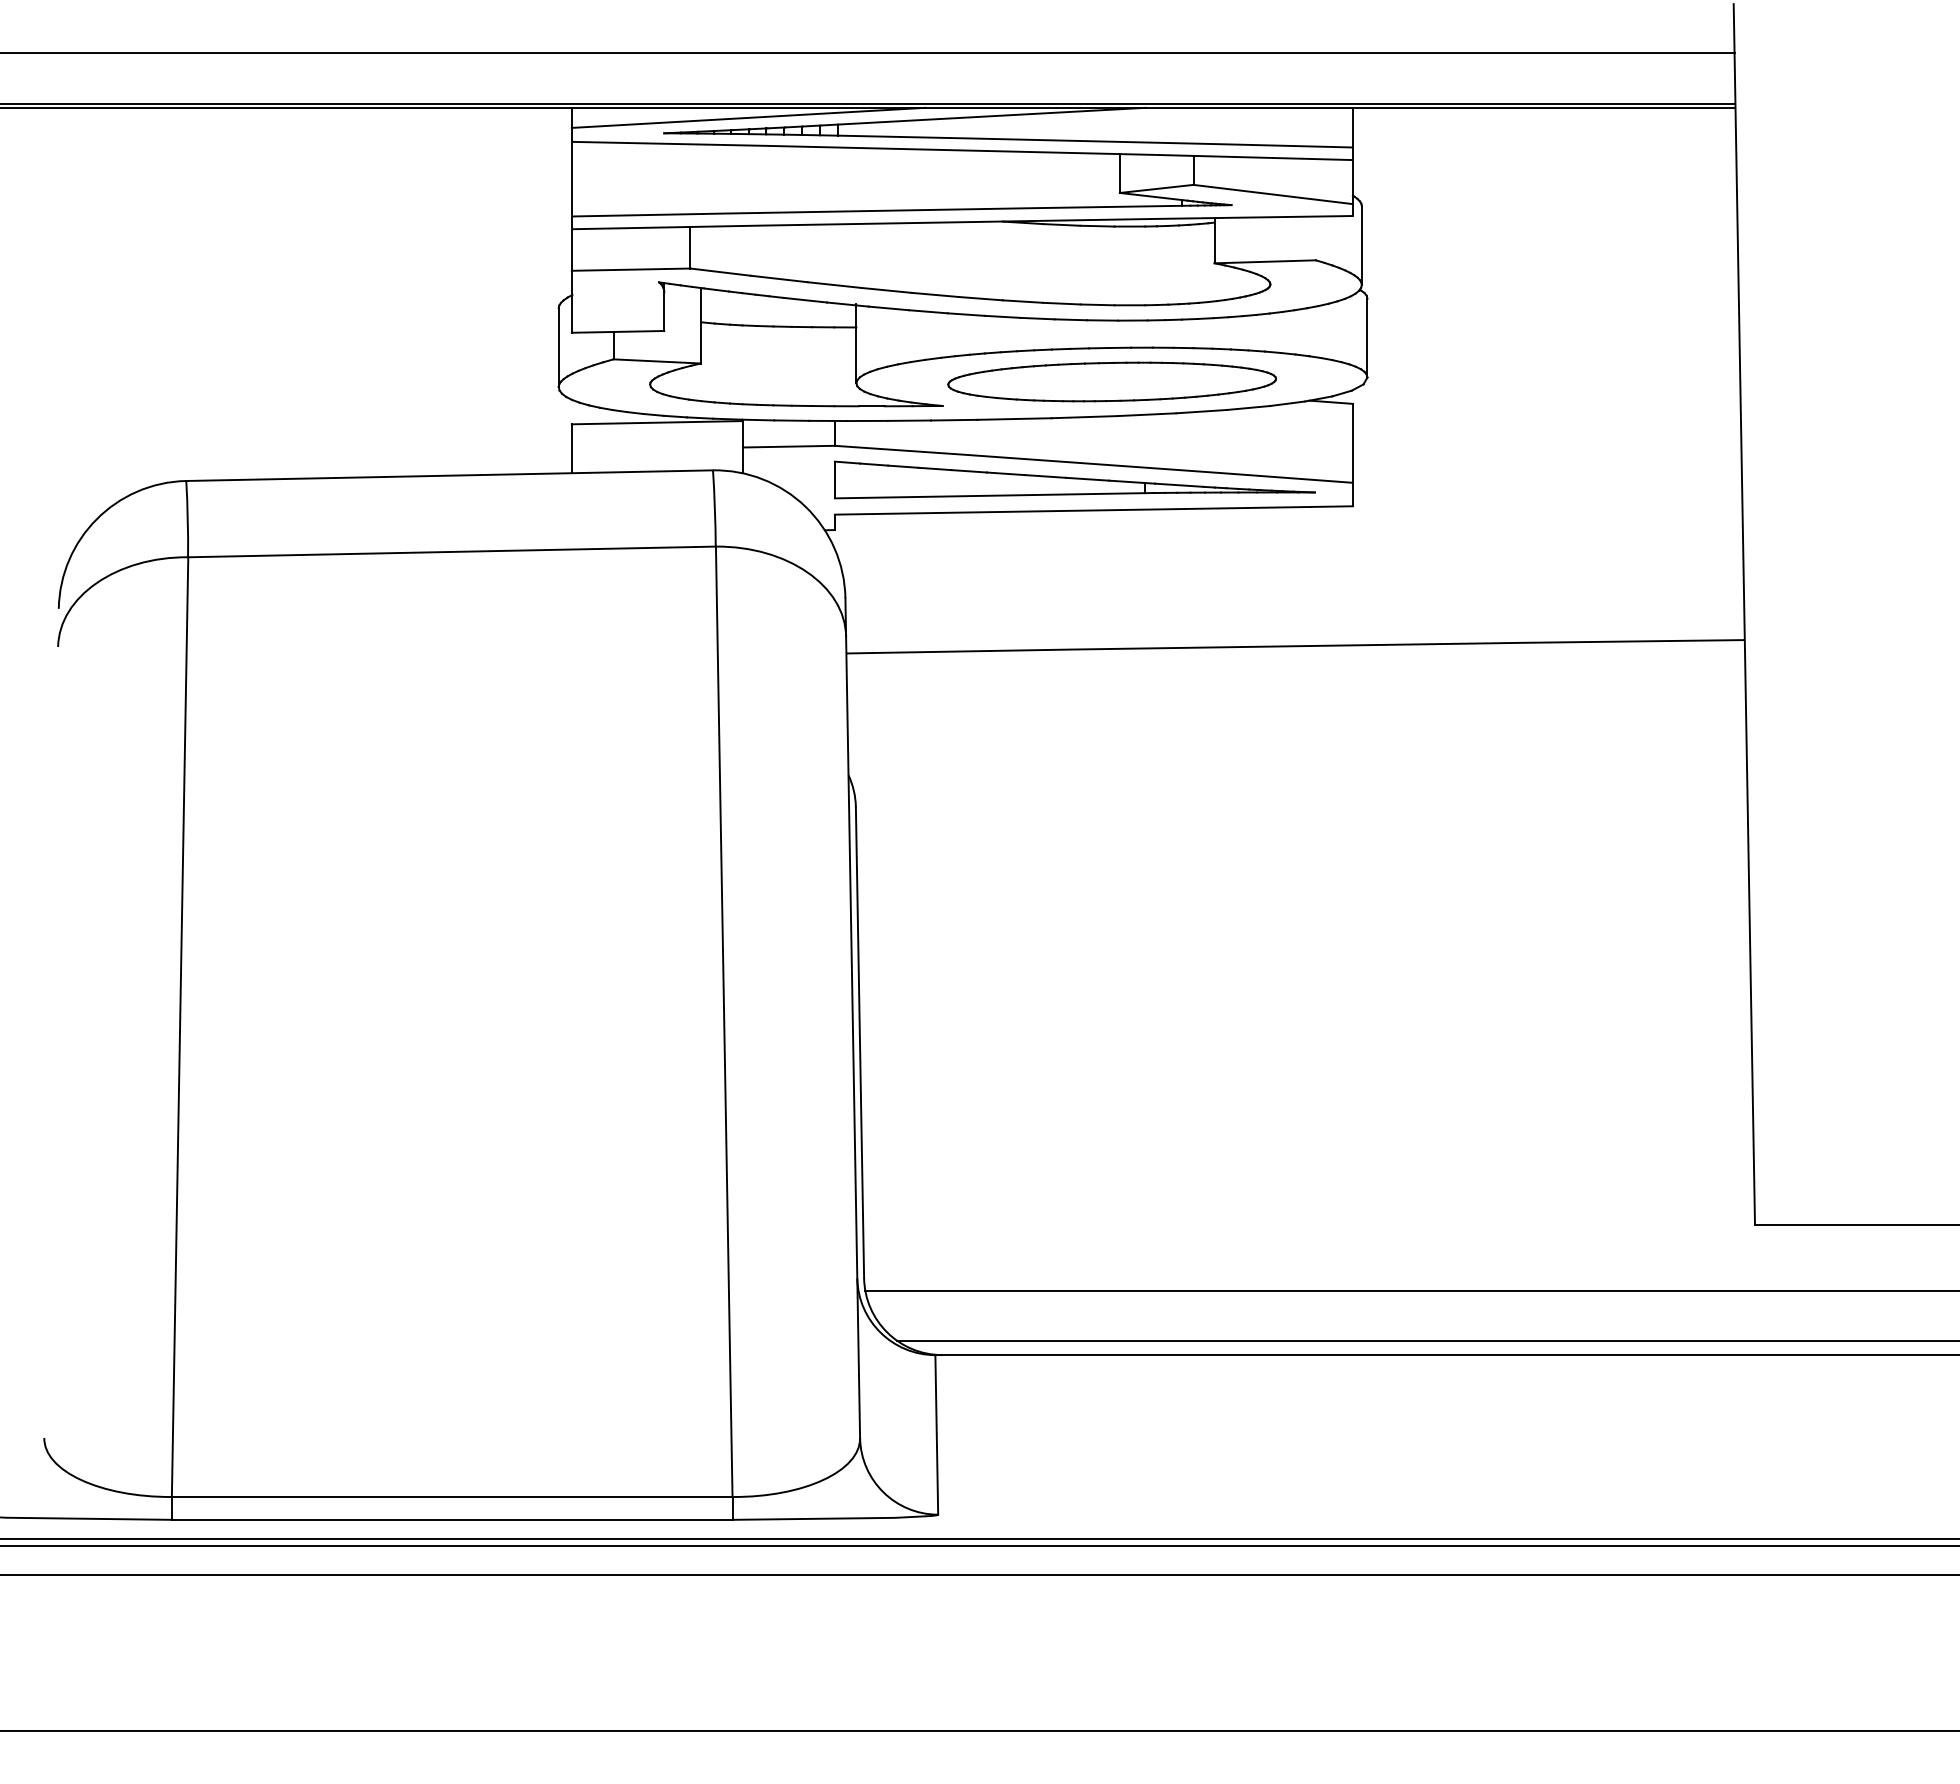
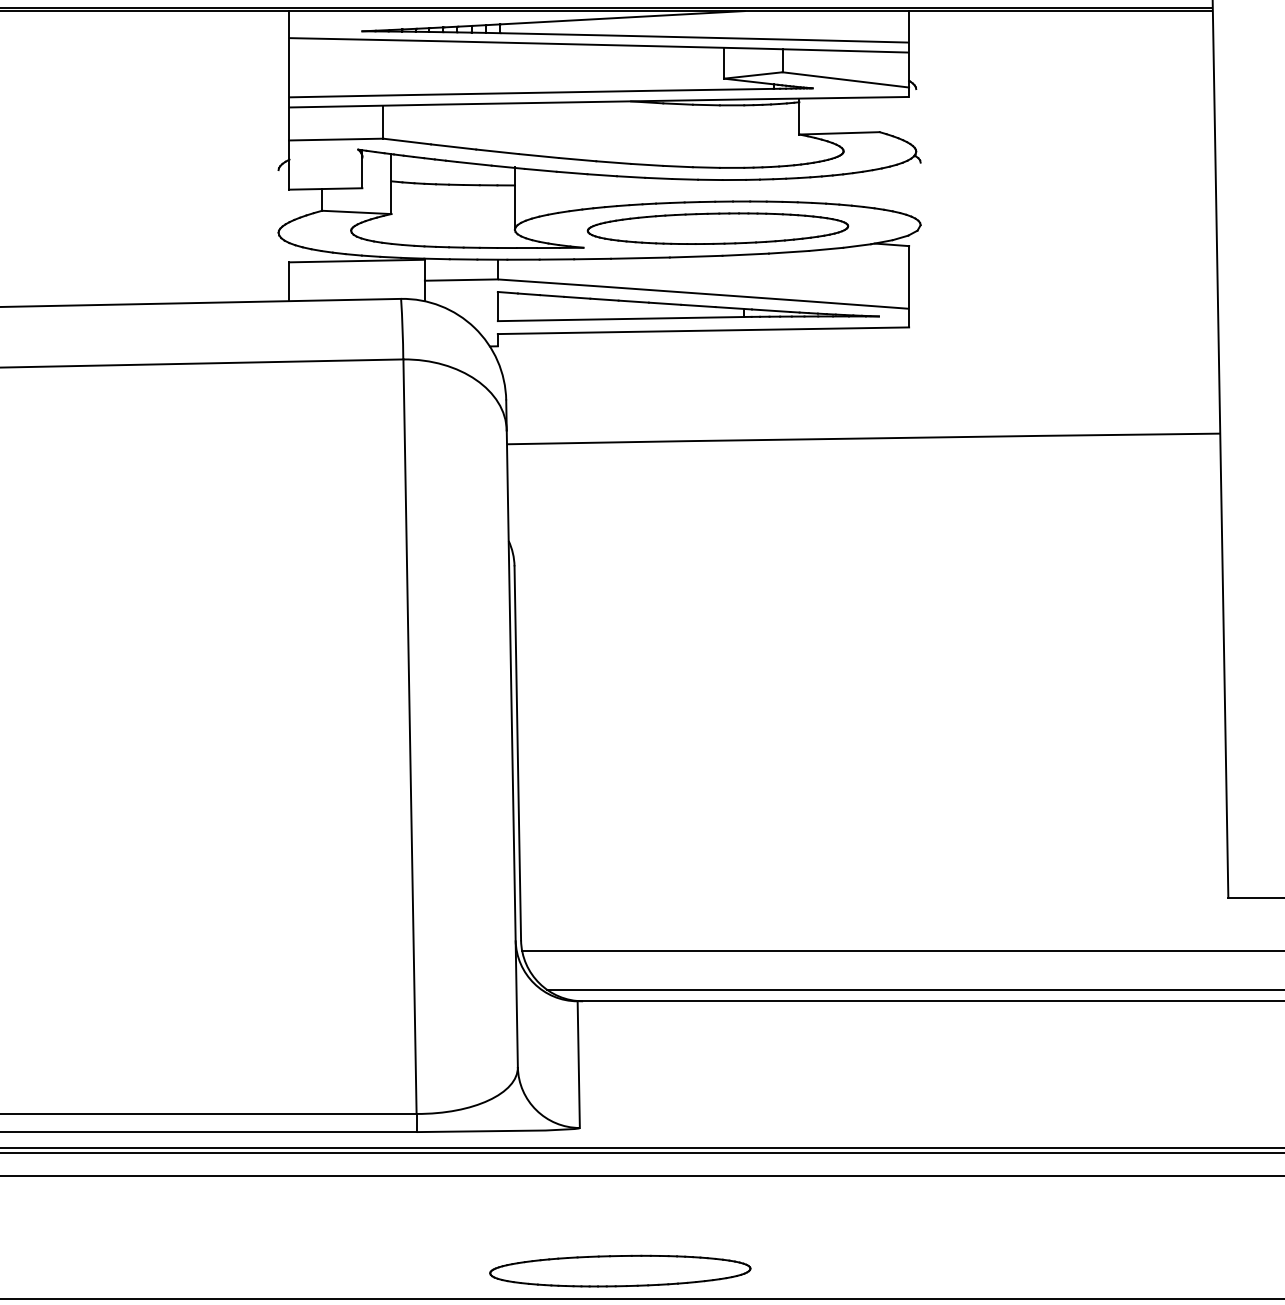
line: (748, 117) -> (429, 18), removed
line: (1361, 245) -> (915, 120), removed
line: (1367, 337) -> (920, 193), removed
line: (558, 347) -> (278, 201), removed
part: (988, 1694) -> (619, 1270), added

